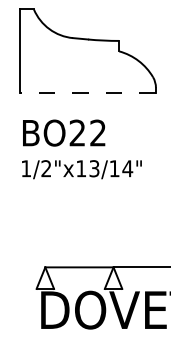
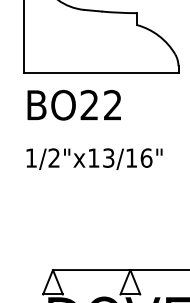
line: (87, 93) -> (100, 72), dashed -> solid
text: (64, 132) -> (74, 104), moved
text: (127, 168) -> (146, 157), 1/2"x13/14" -> 1/2"x13/16"

